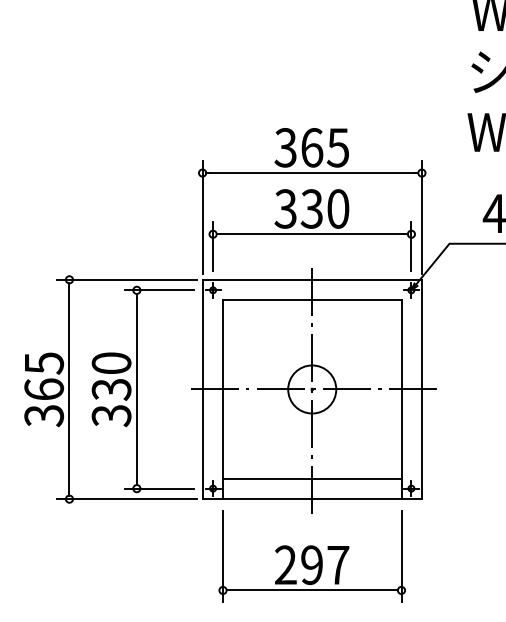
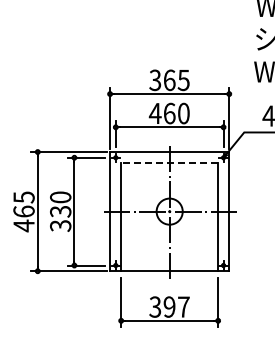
text: (297, 208) -> (161, 113), 330 -> 460
line: (311, 300) -> (169, 163), solid -> dashed
text: (43, 414) -> (23, 225), 365 -> 465
line: (311, 479) -> (169, 260), removed
text: (286, 564) -> (155, 306), 297 -> 397

